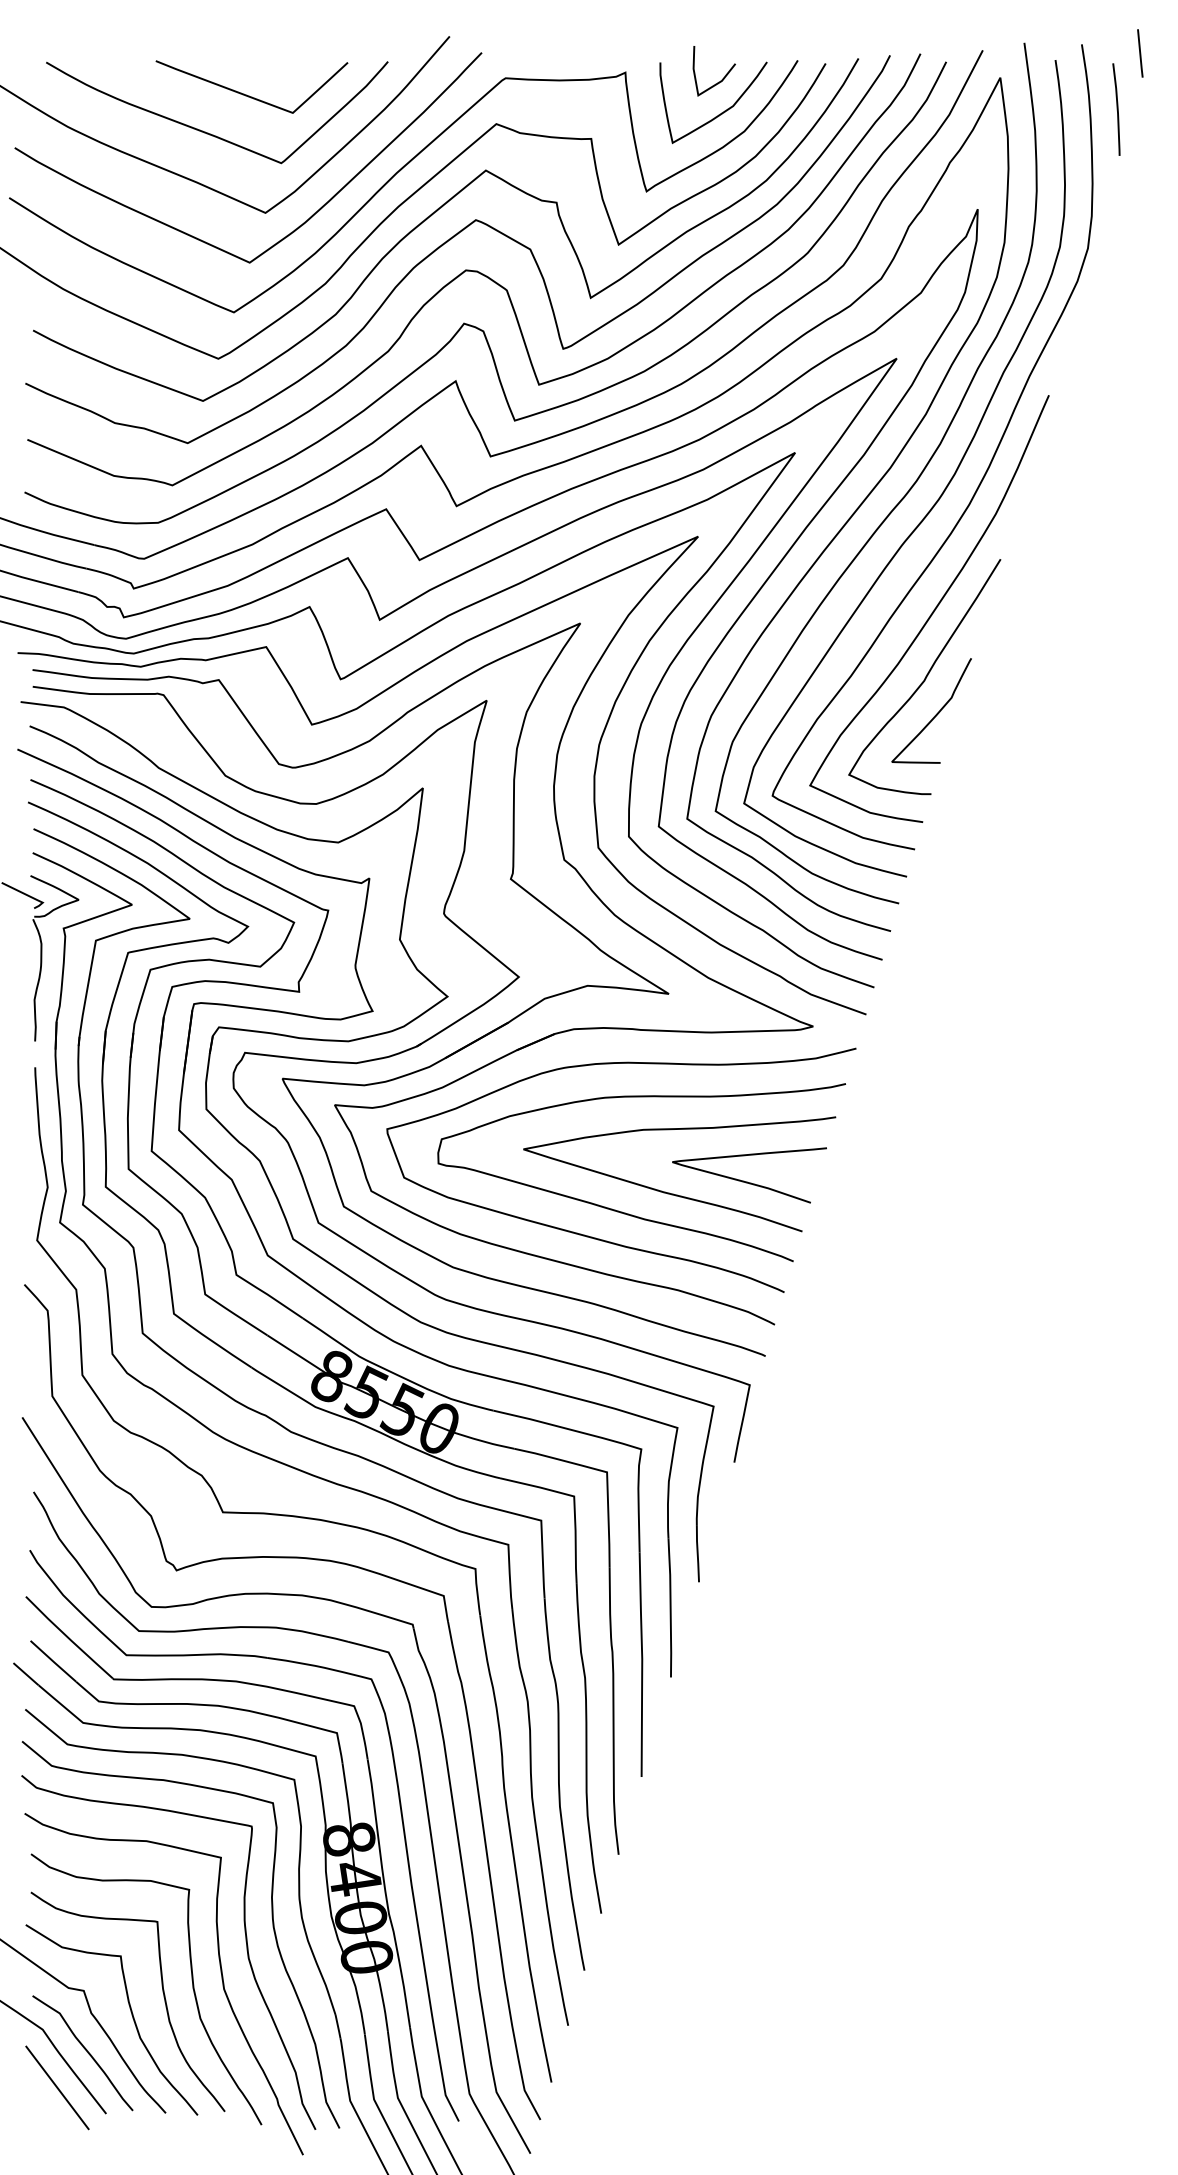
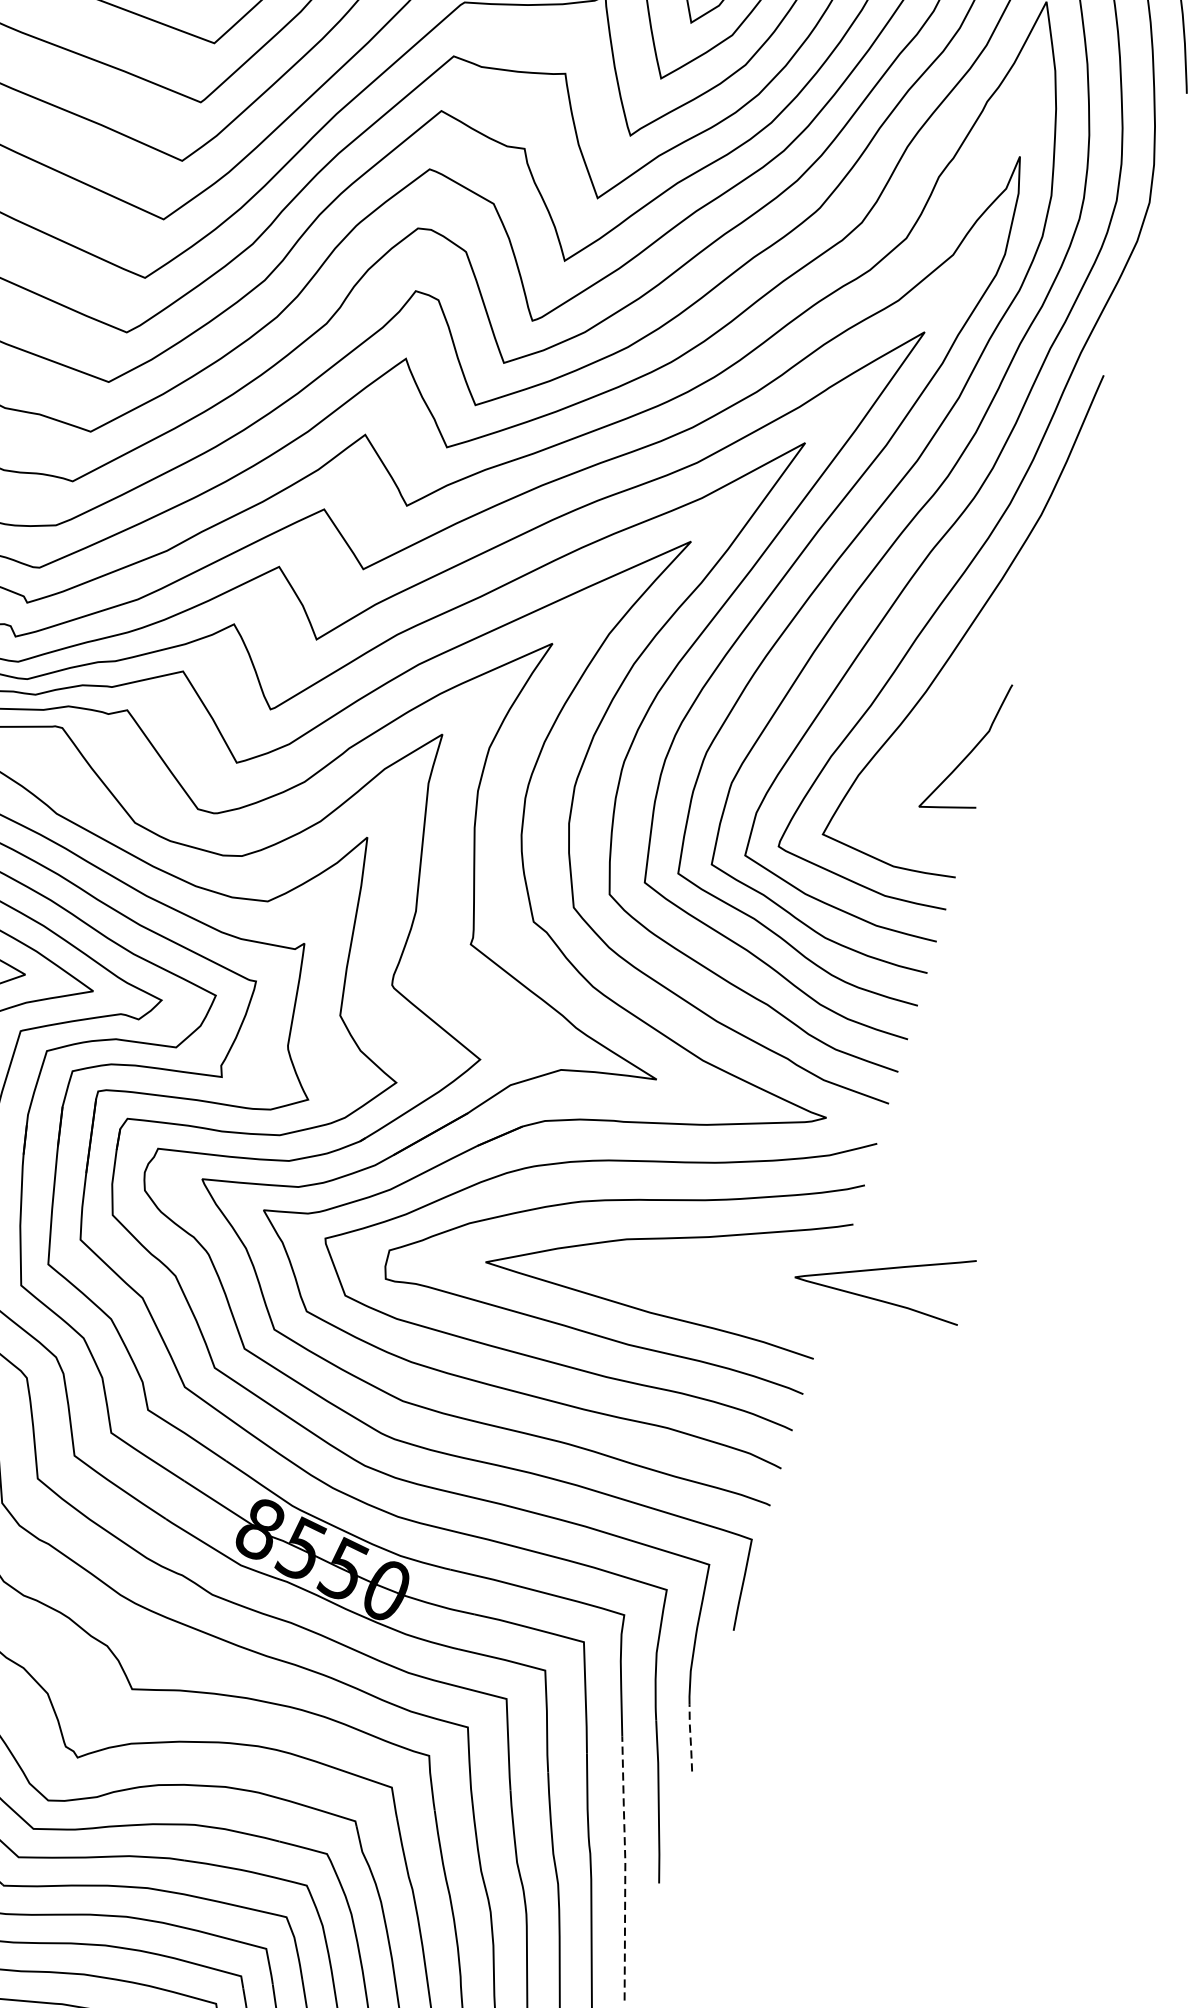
curve: (925, 677) -> (958, 707), removed
curve: (747, 1181) -> (883, 1300), moved
line: (697, 1552) -> (690, 1736), solid -> dashed
line: (642, 1663) -> (625, 1867), solid -> dashed

